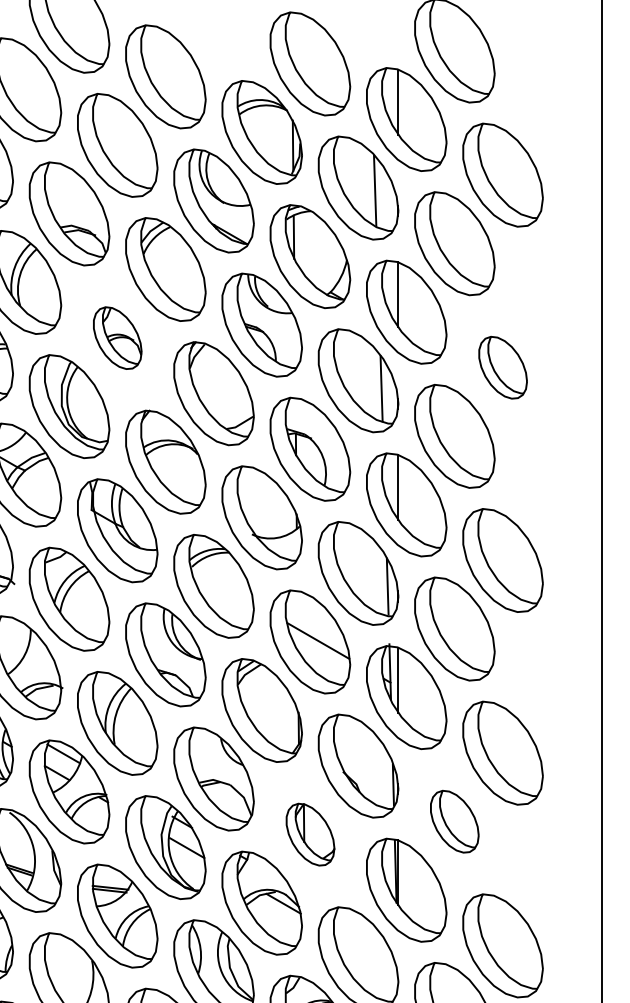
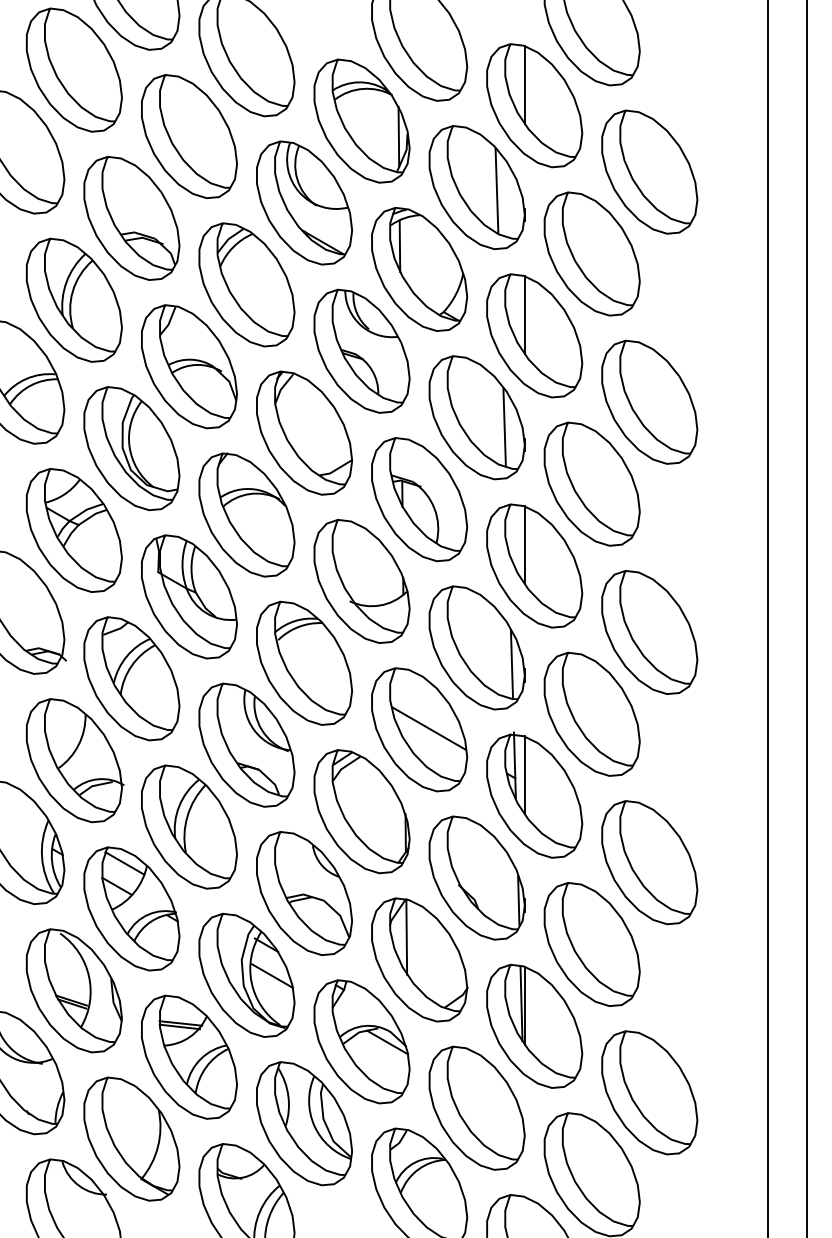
part: (117, 337) -> (189, 366), size x1.67
part: (502, 367) -> (649, 401), size x1.67
part: (454, 821) -> (591, 944), size x1.67
part: (310, 834) -> (419, 959), size x1.67

